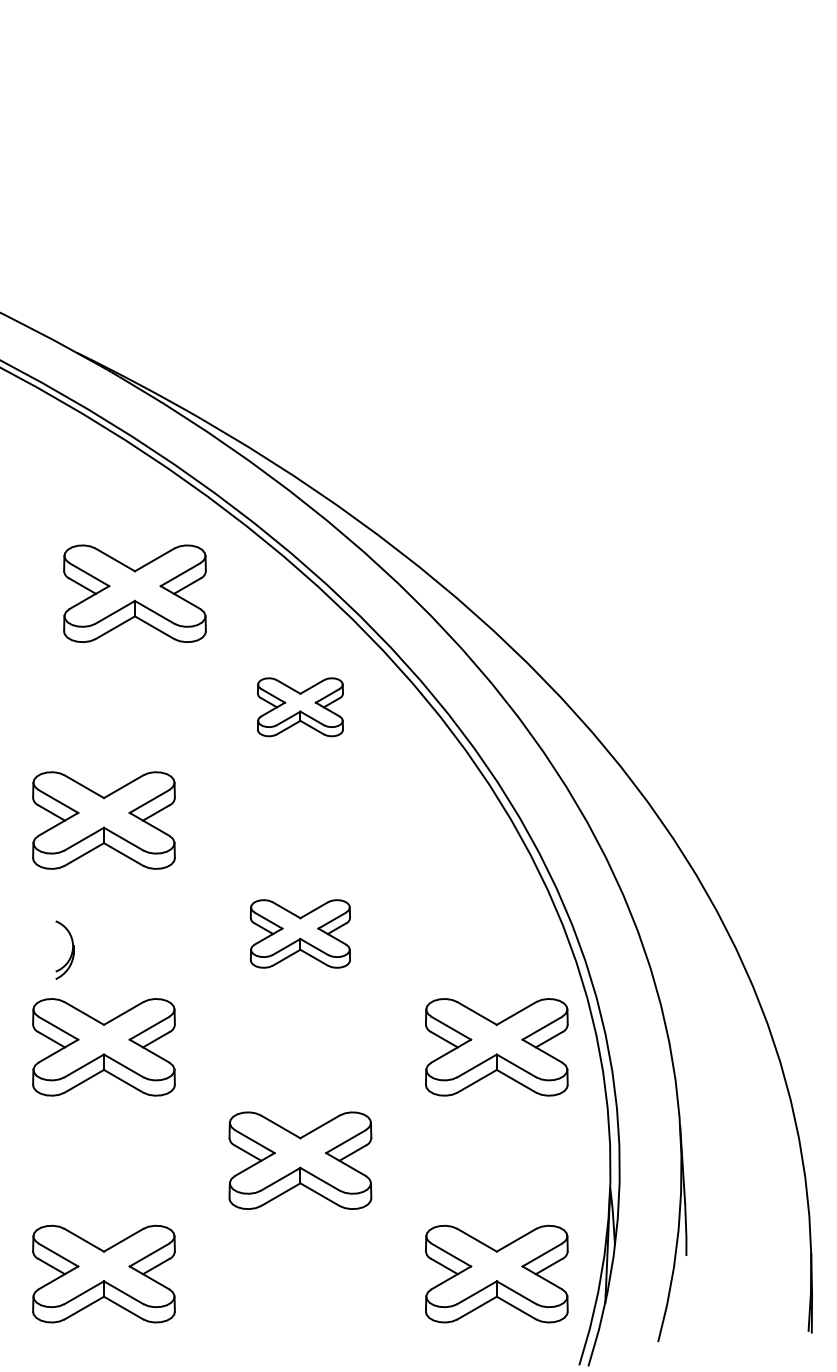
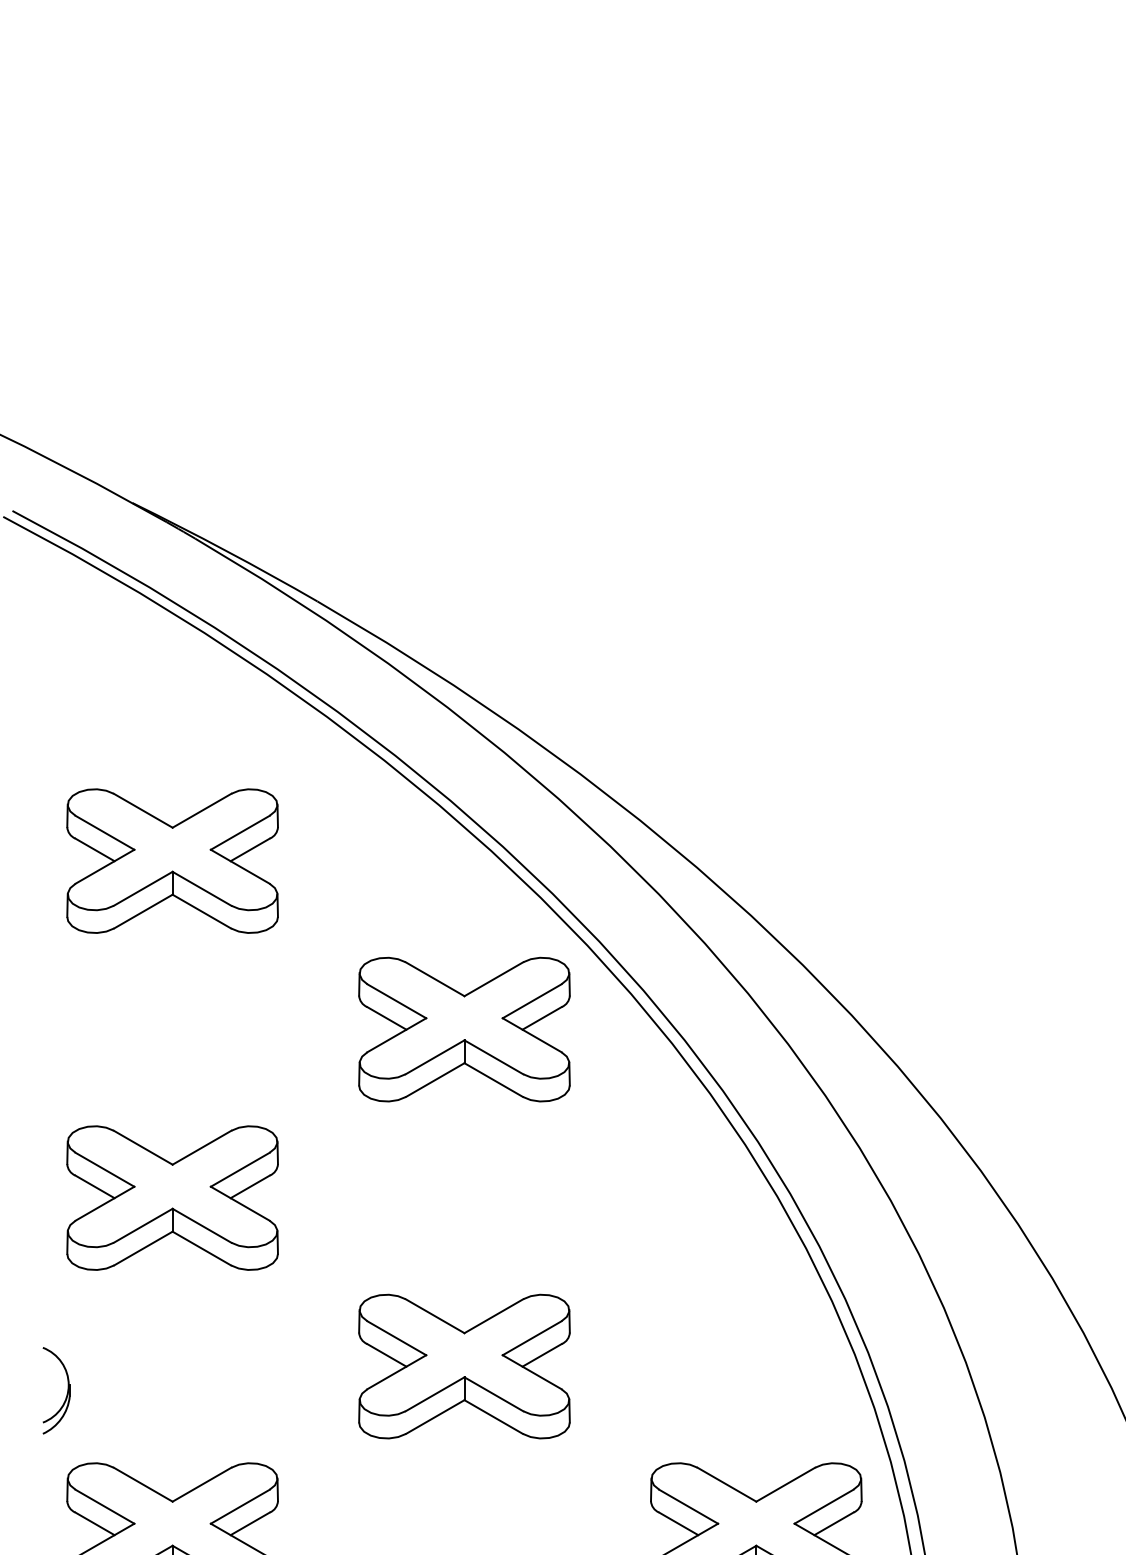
part: (134, 593) -> (171, 860), moved
part: (300, 707) -> (464, 1030), size x1.67
part: (300, 933) -> (464, 1365), size x1.43
part: (71, 950) -> (66, 1391), moved

